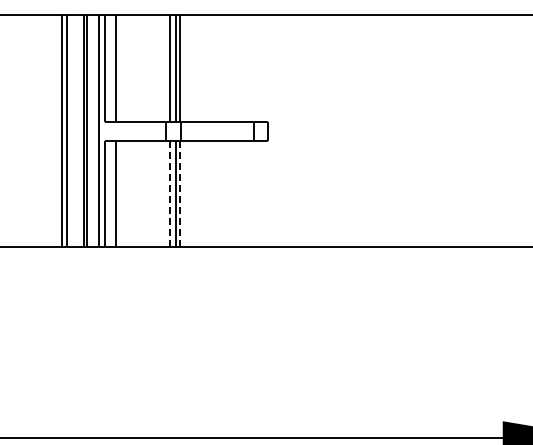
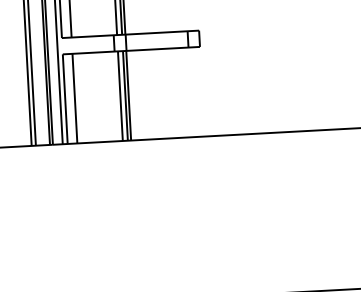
line: (180, 193) -> (128, 95), dashed -> solid
line: (170, 194) -> (120, 96), dashed -> solid

